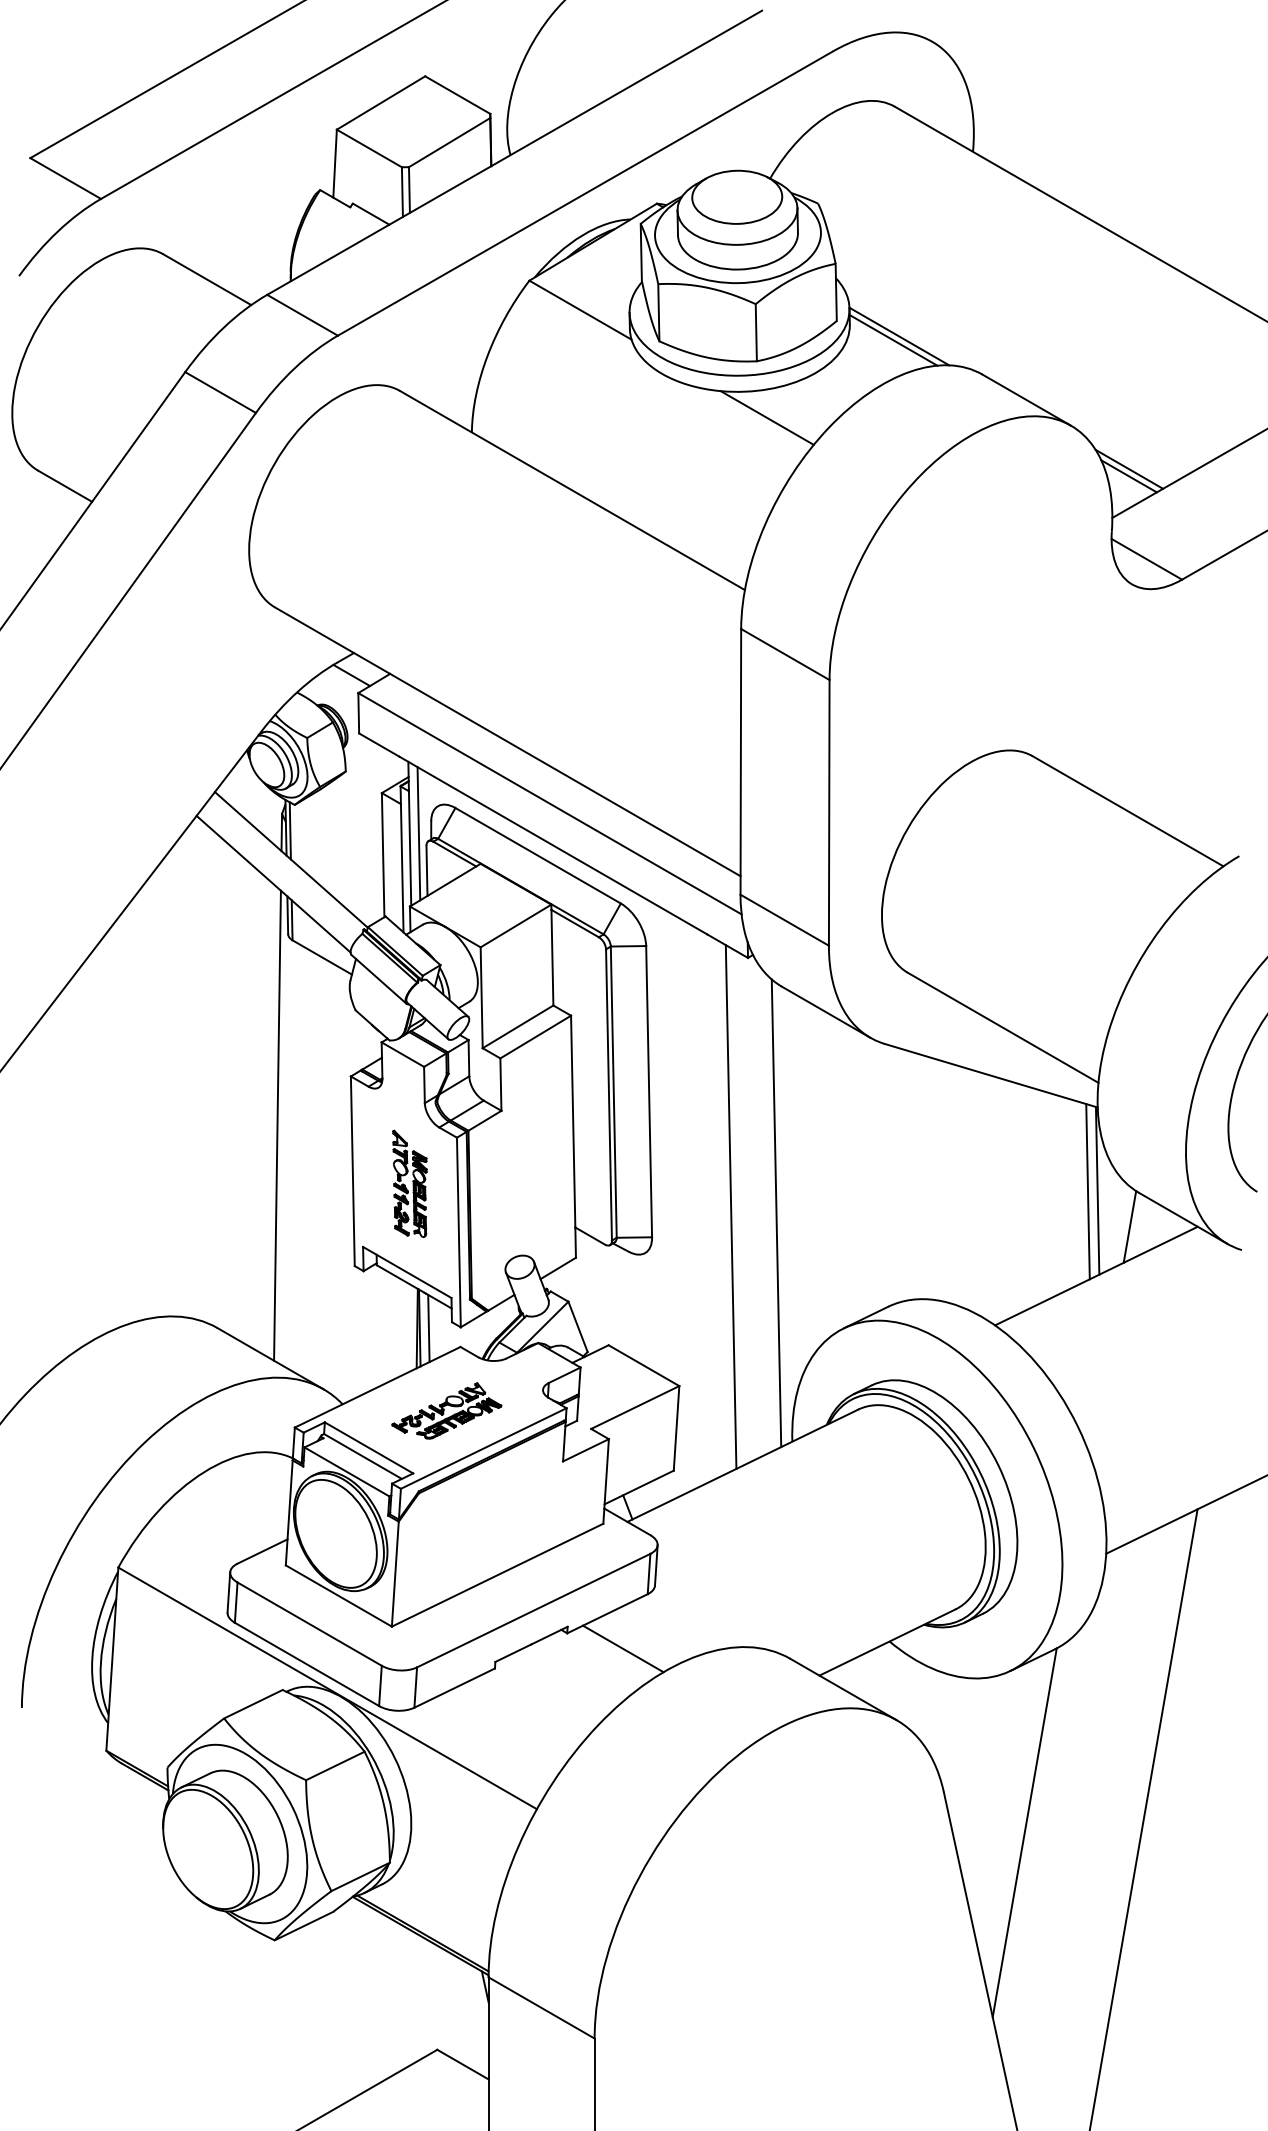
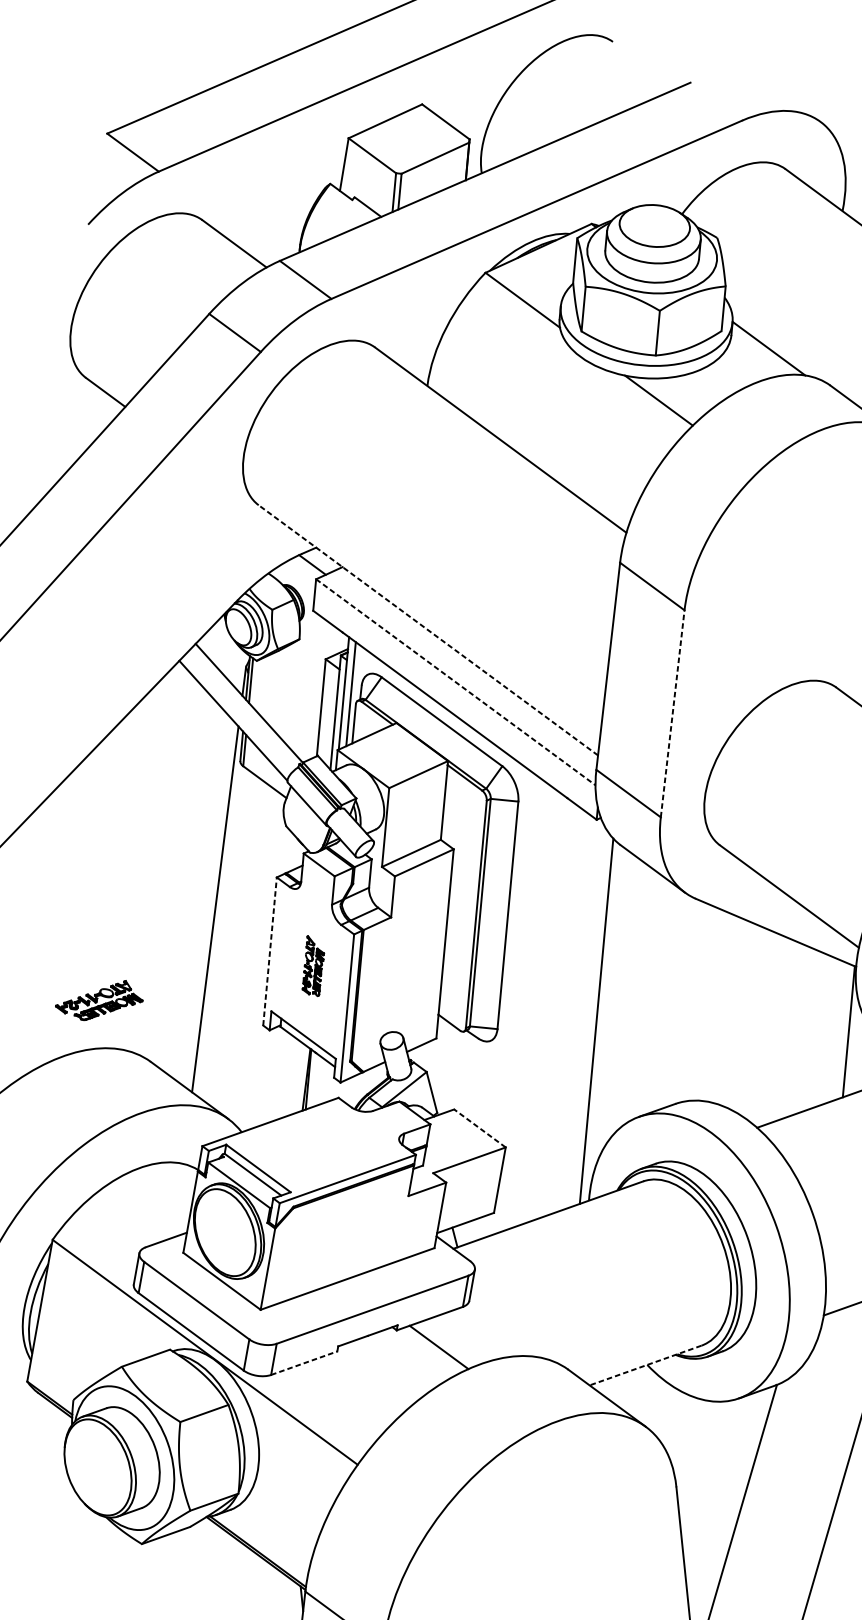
line: (893, 340) -> (764, 351), removed
line: (507, 741) -> (428, 630), solid -> dashed
line: (550, 803) -> (456, 682), solid -> dashed
line: (829, 812) -> (672, 713), solid -> dashed
line: (352, 1171) -> (269, 951), solid -> dashed
part: (409, 1183) -> (313, 965), size x0.7
line: (1087, 1191) -> (840, 1031), removed
line: (730, 1206) -> (561, 1011), removed
line: (428, 1328) -> (315, 1080), removed
line: (643, 1365) -> (479, 1128), solid -> dashed
part: (446, 1410) -> (99, 999), moved
line: (887, 1642) -> (645, 1365), solid -> dashed
line: (454, 1688) -> (304, 1363), solid -> dashed

